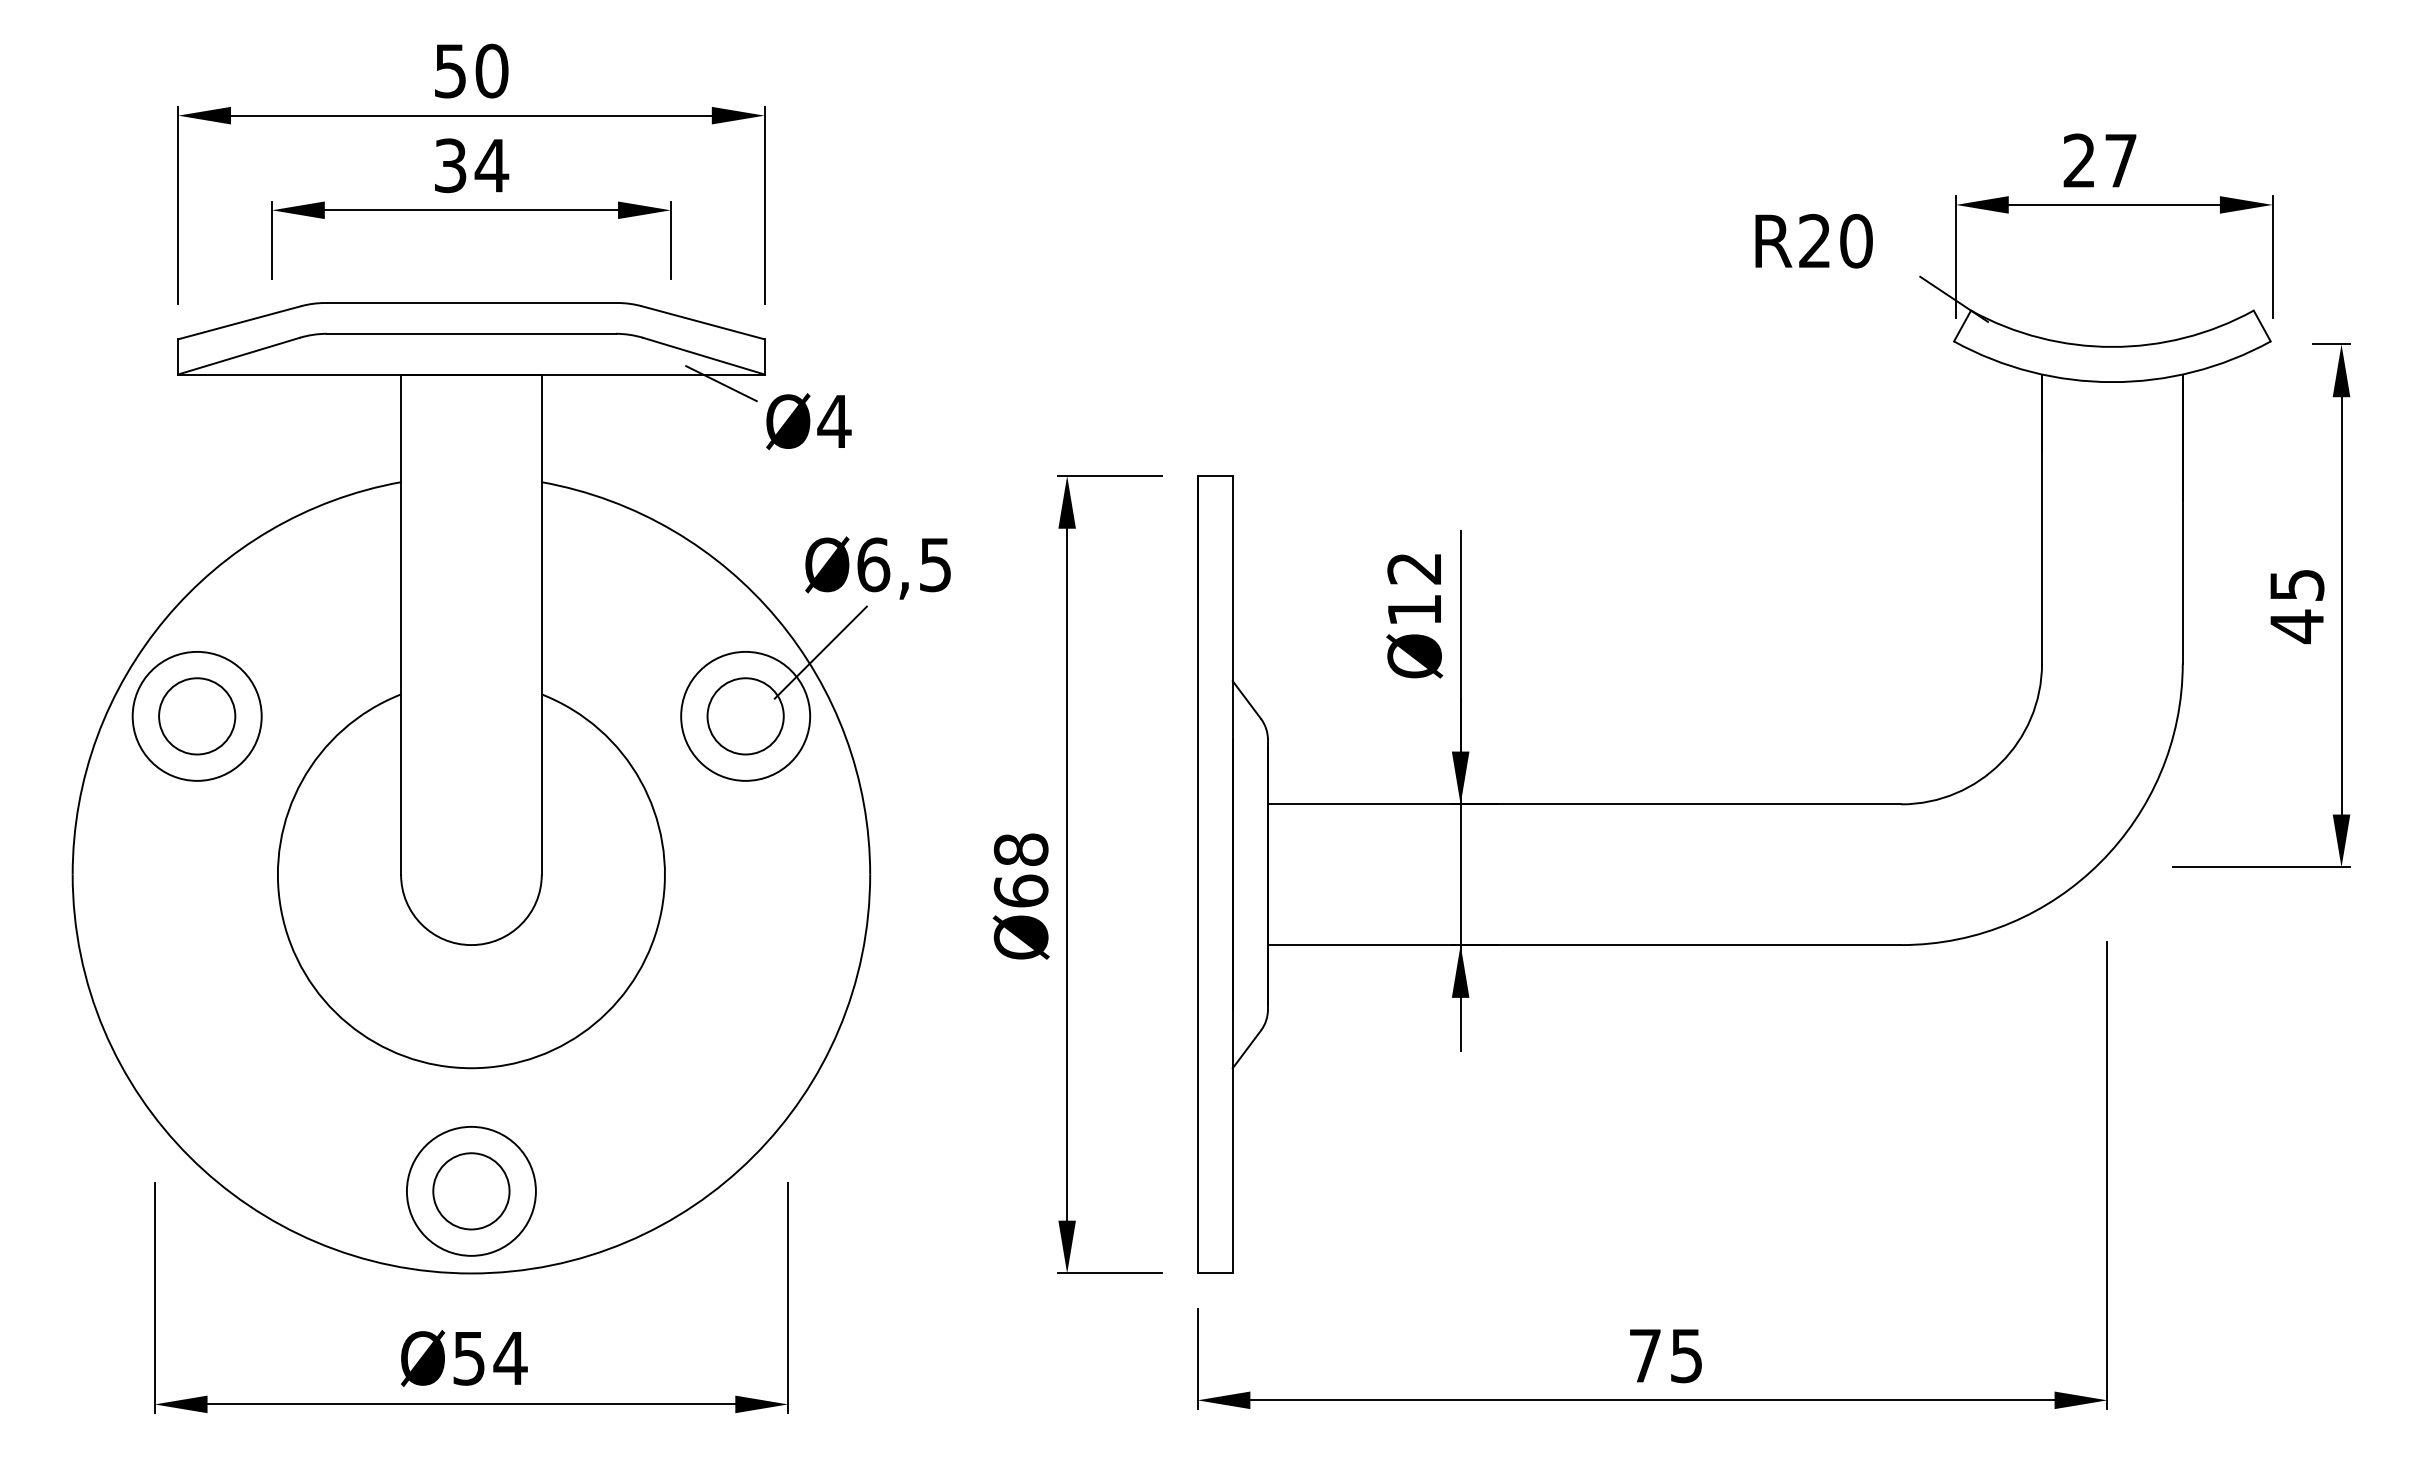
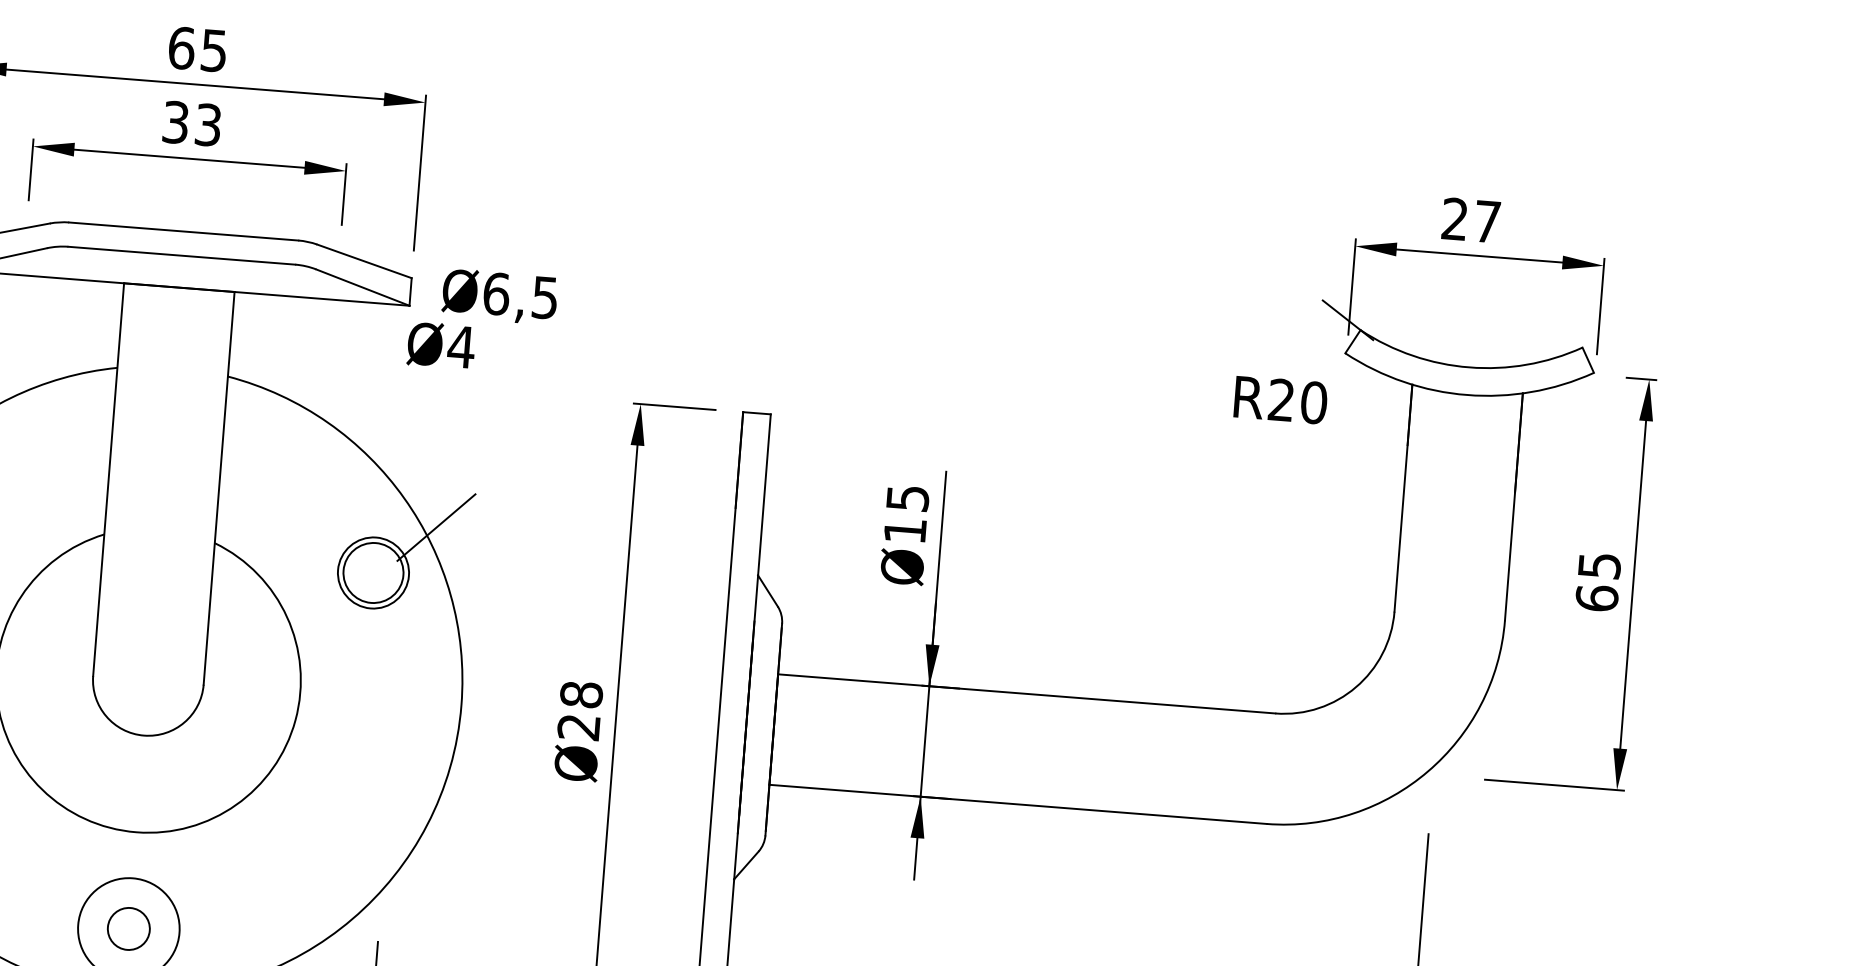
text: (471, 70) -> (198, 48), 50 -> 65
text: (491, 165) -> (208, 124), 34 -> 33
text: (1813, 241) -> (1280, 400), moved
line: (721, 383) -> (375, 310), removed
text: (877, 567) -> (499, 296), moved
text: (1414, 568) -> (907, 498), Ø12 -> Ø15
text: (2296, 626) -> (1596, 598), 45 -> 65
circle: (745, 715) -> (373, 572), size x0.7
text: (1020, 890) -> (578, 726), Ø68 -> Ø28
circle: (471, 1191) -> (128, 929), size x0.7

